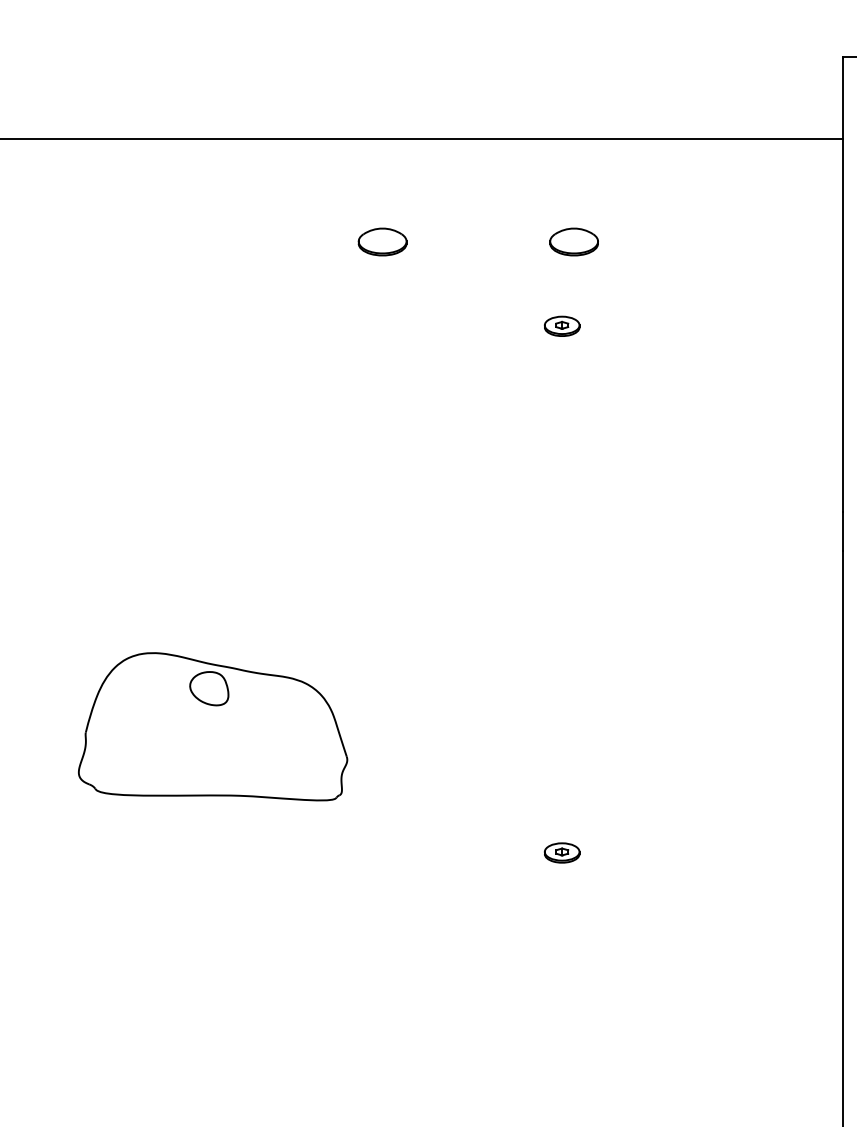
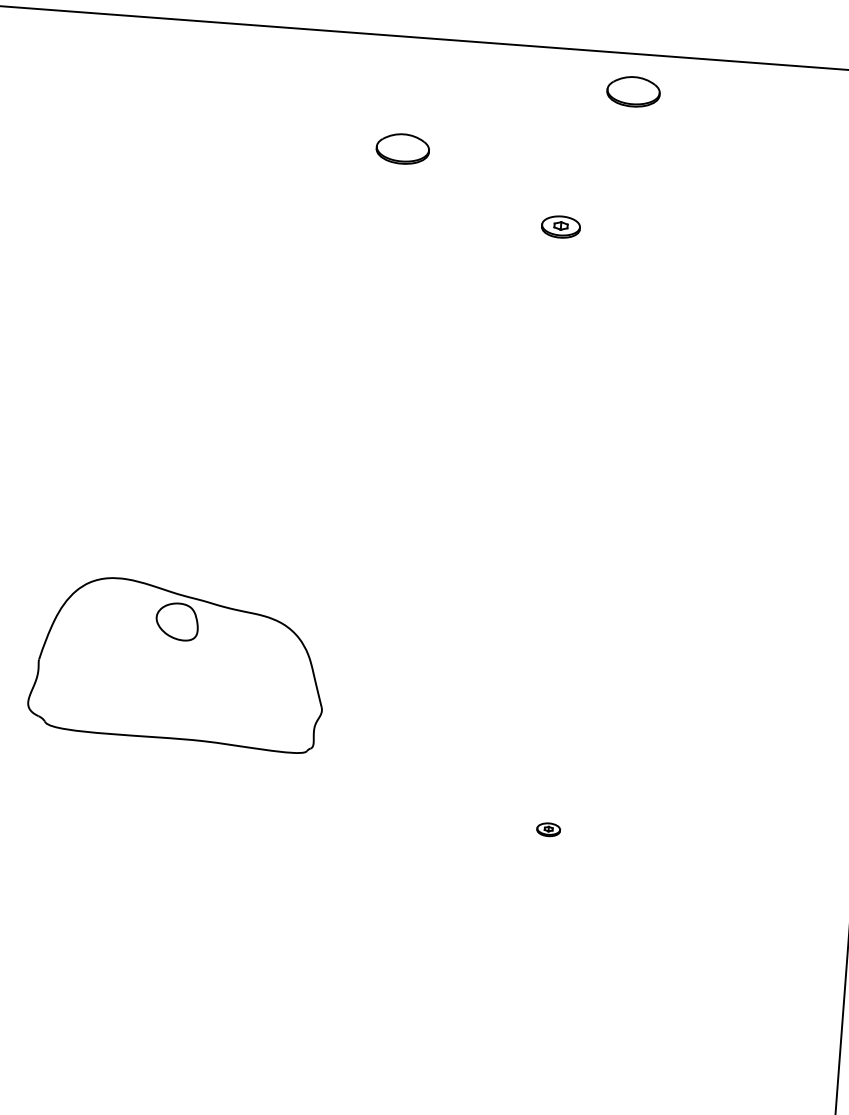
part: (573, 241) -> (632, 91), moved
part: (562, 325) -> (561, 226), moved
part: (562, 852) -> (548, 829), size x0.6

